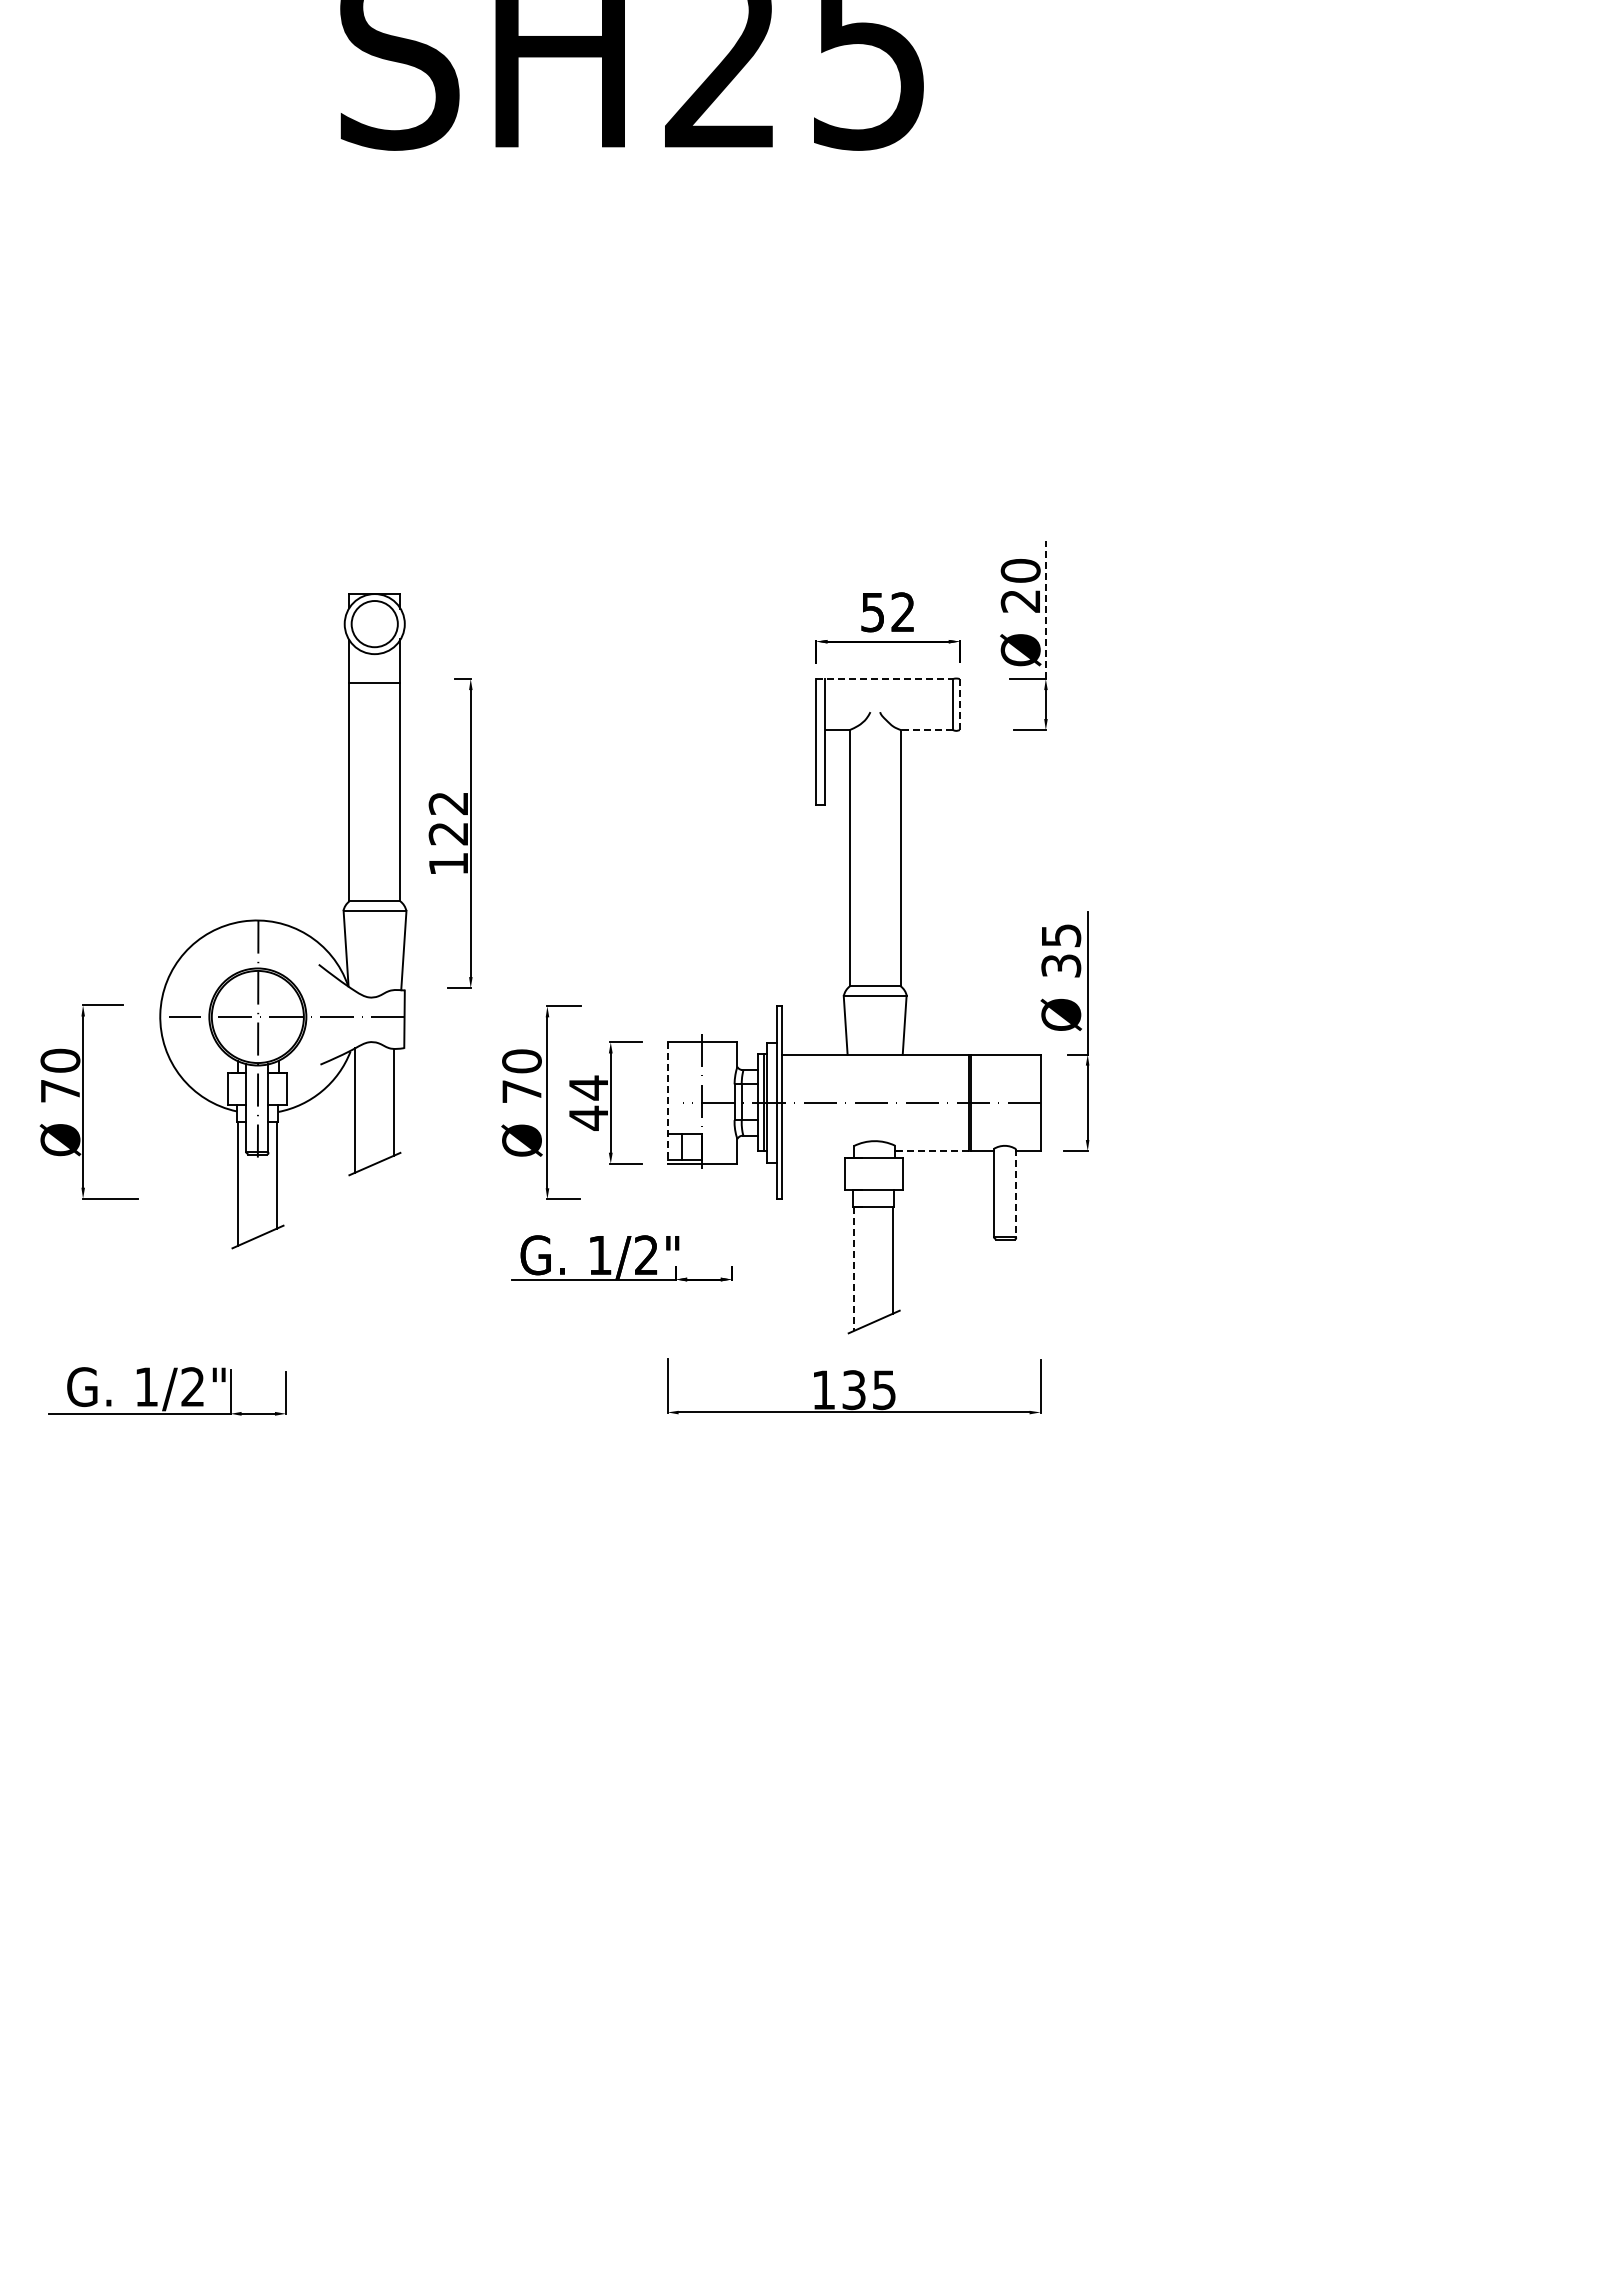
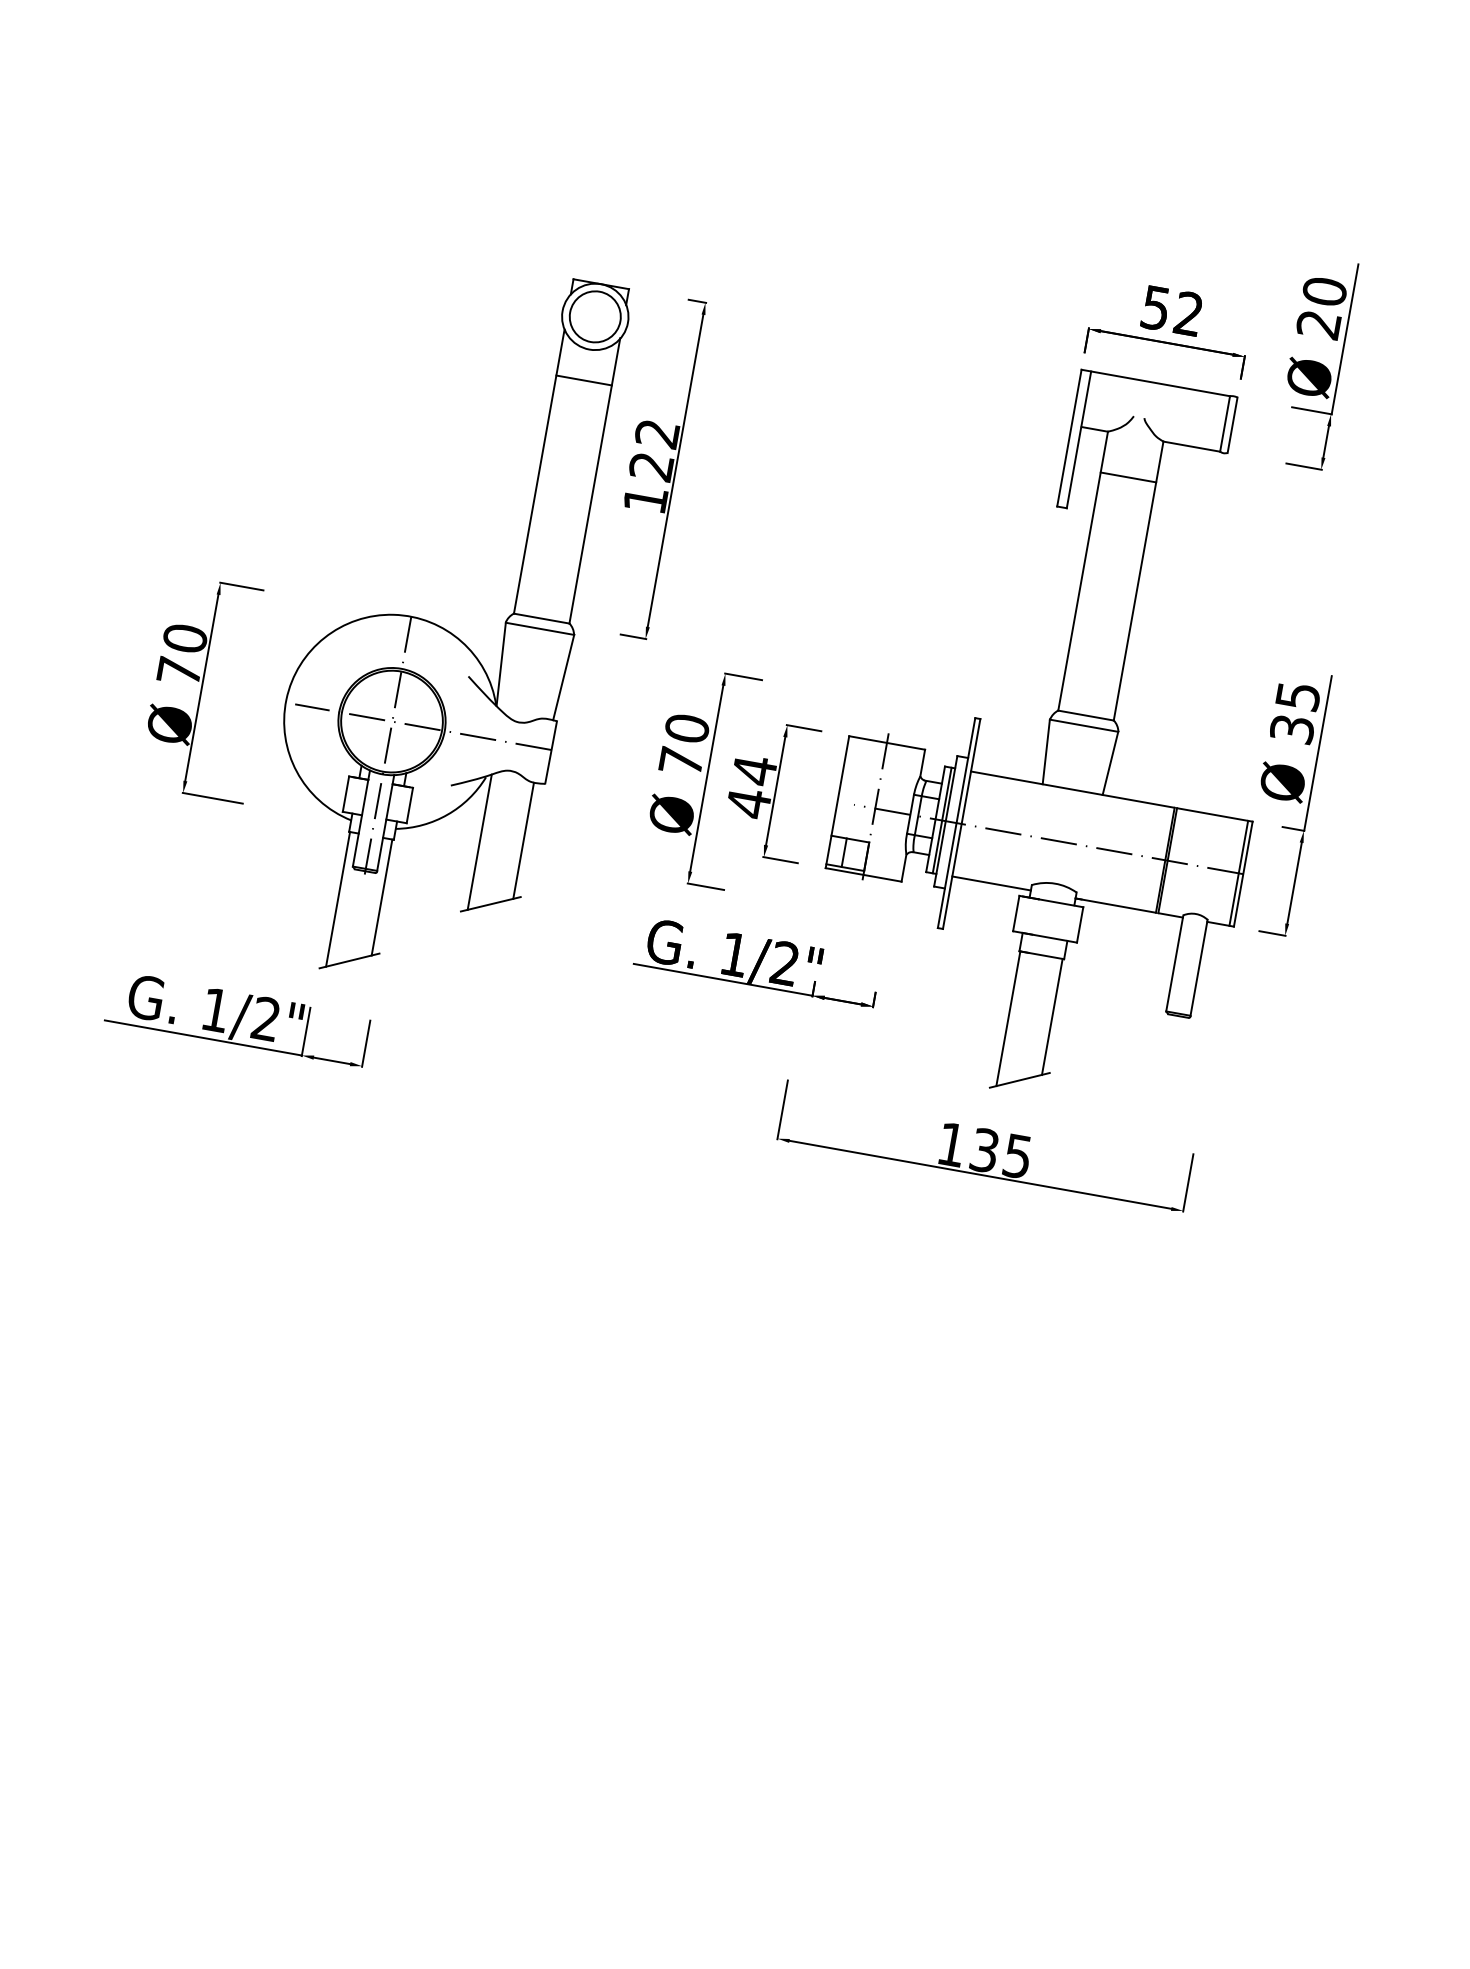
line: (1046, 610) -> (1345, 339), dashed -> solid
line: (885, 679) -> (1156, 383), dashed -> solid
line: (959, 704) -> (1232, 425), dashed -> solid
line: (926, 730) -> (1191, 447), dashed -> solid
line: (874, 767) -> (1127, 477), added
part: (283, 921) -> (438, 622), moved
line: (1036, 1102) -> (1238, 873), added
line: (667, 1103) -> (837, 802), dashed -> solid
line: (817, 1151) -> (991, 883), added
line: (931, 1151) -> (1115, 905), dashed -> solid
line: (1016, 1193) -> (1199, 968), dashed -> solid
line: (854, 1268) -> (1008, 1018), dashed -> solid

